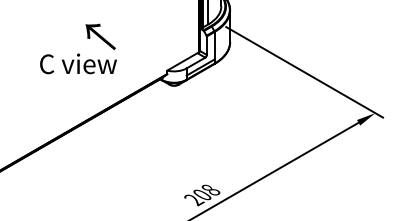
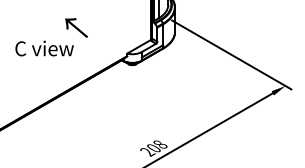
text: (78, 63) -> (44, 48), moved

